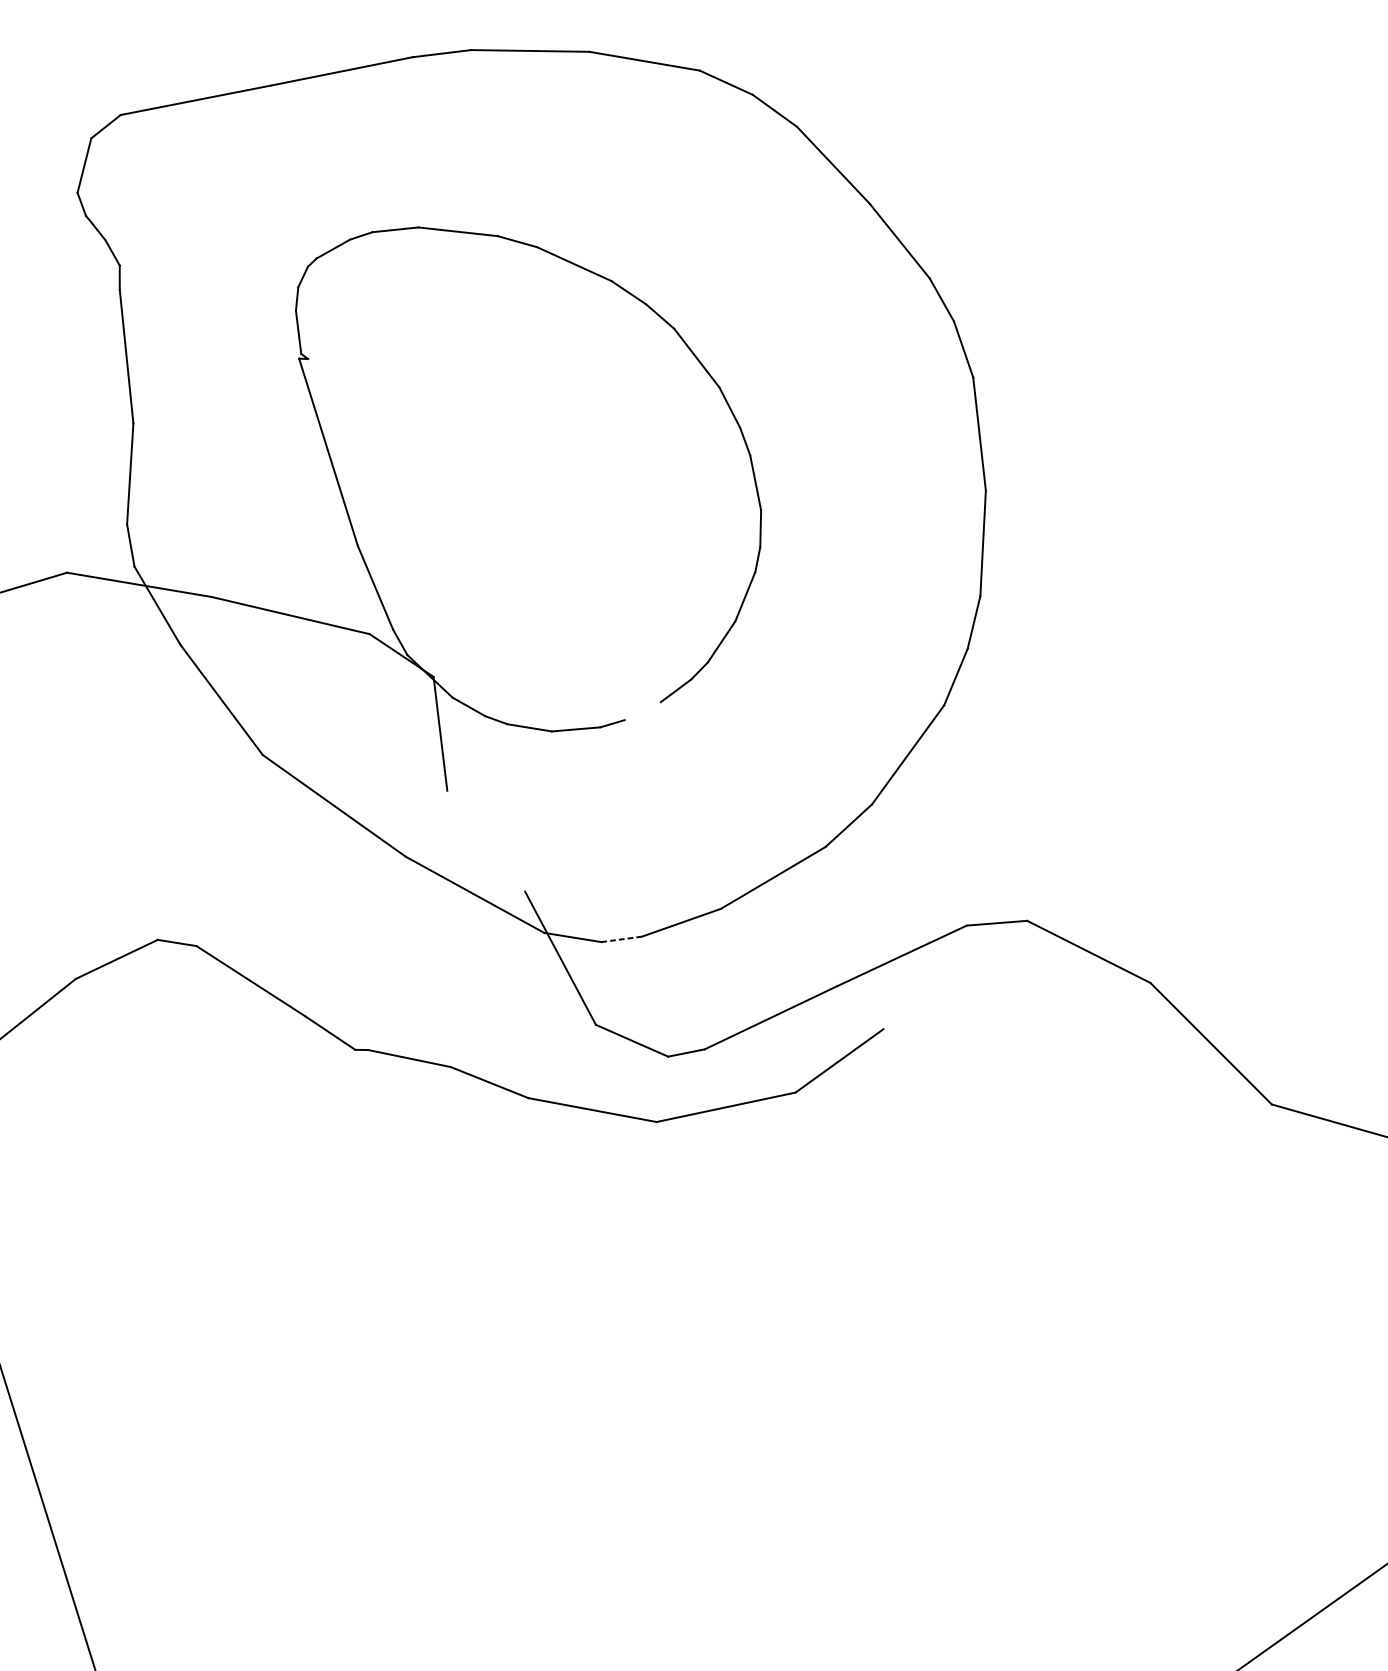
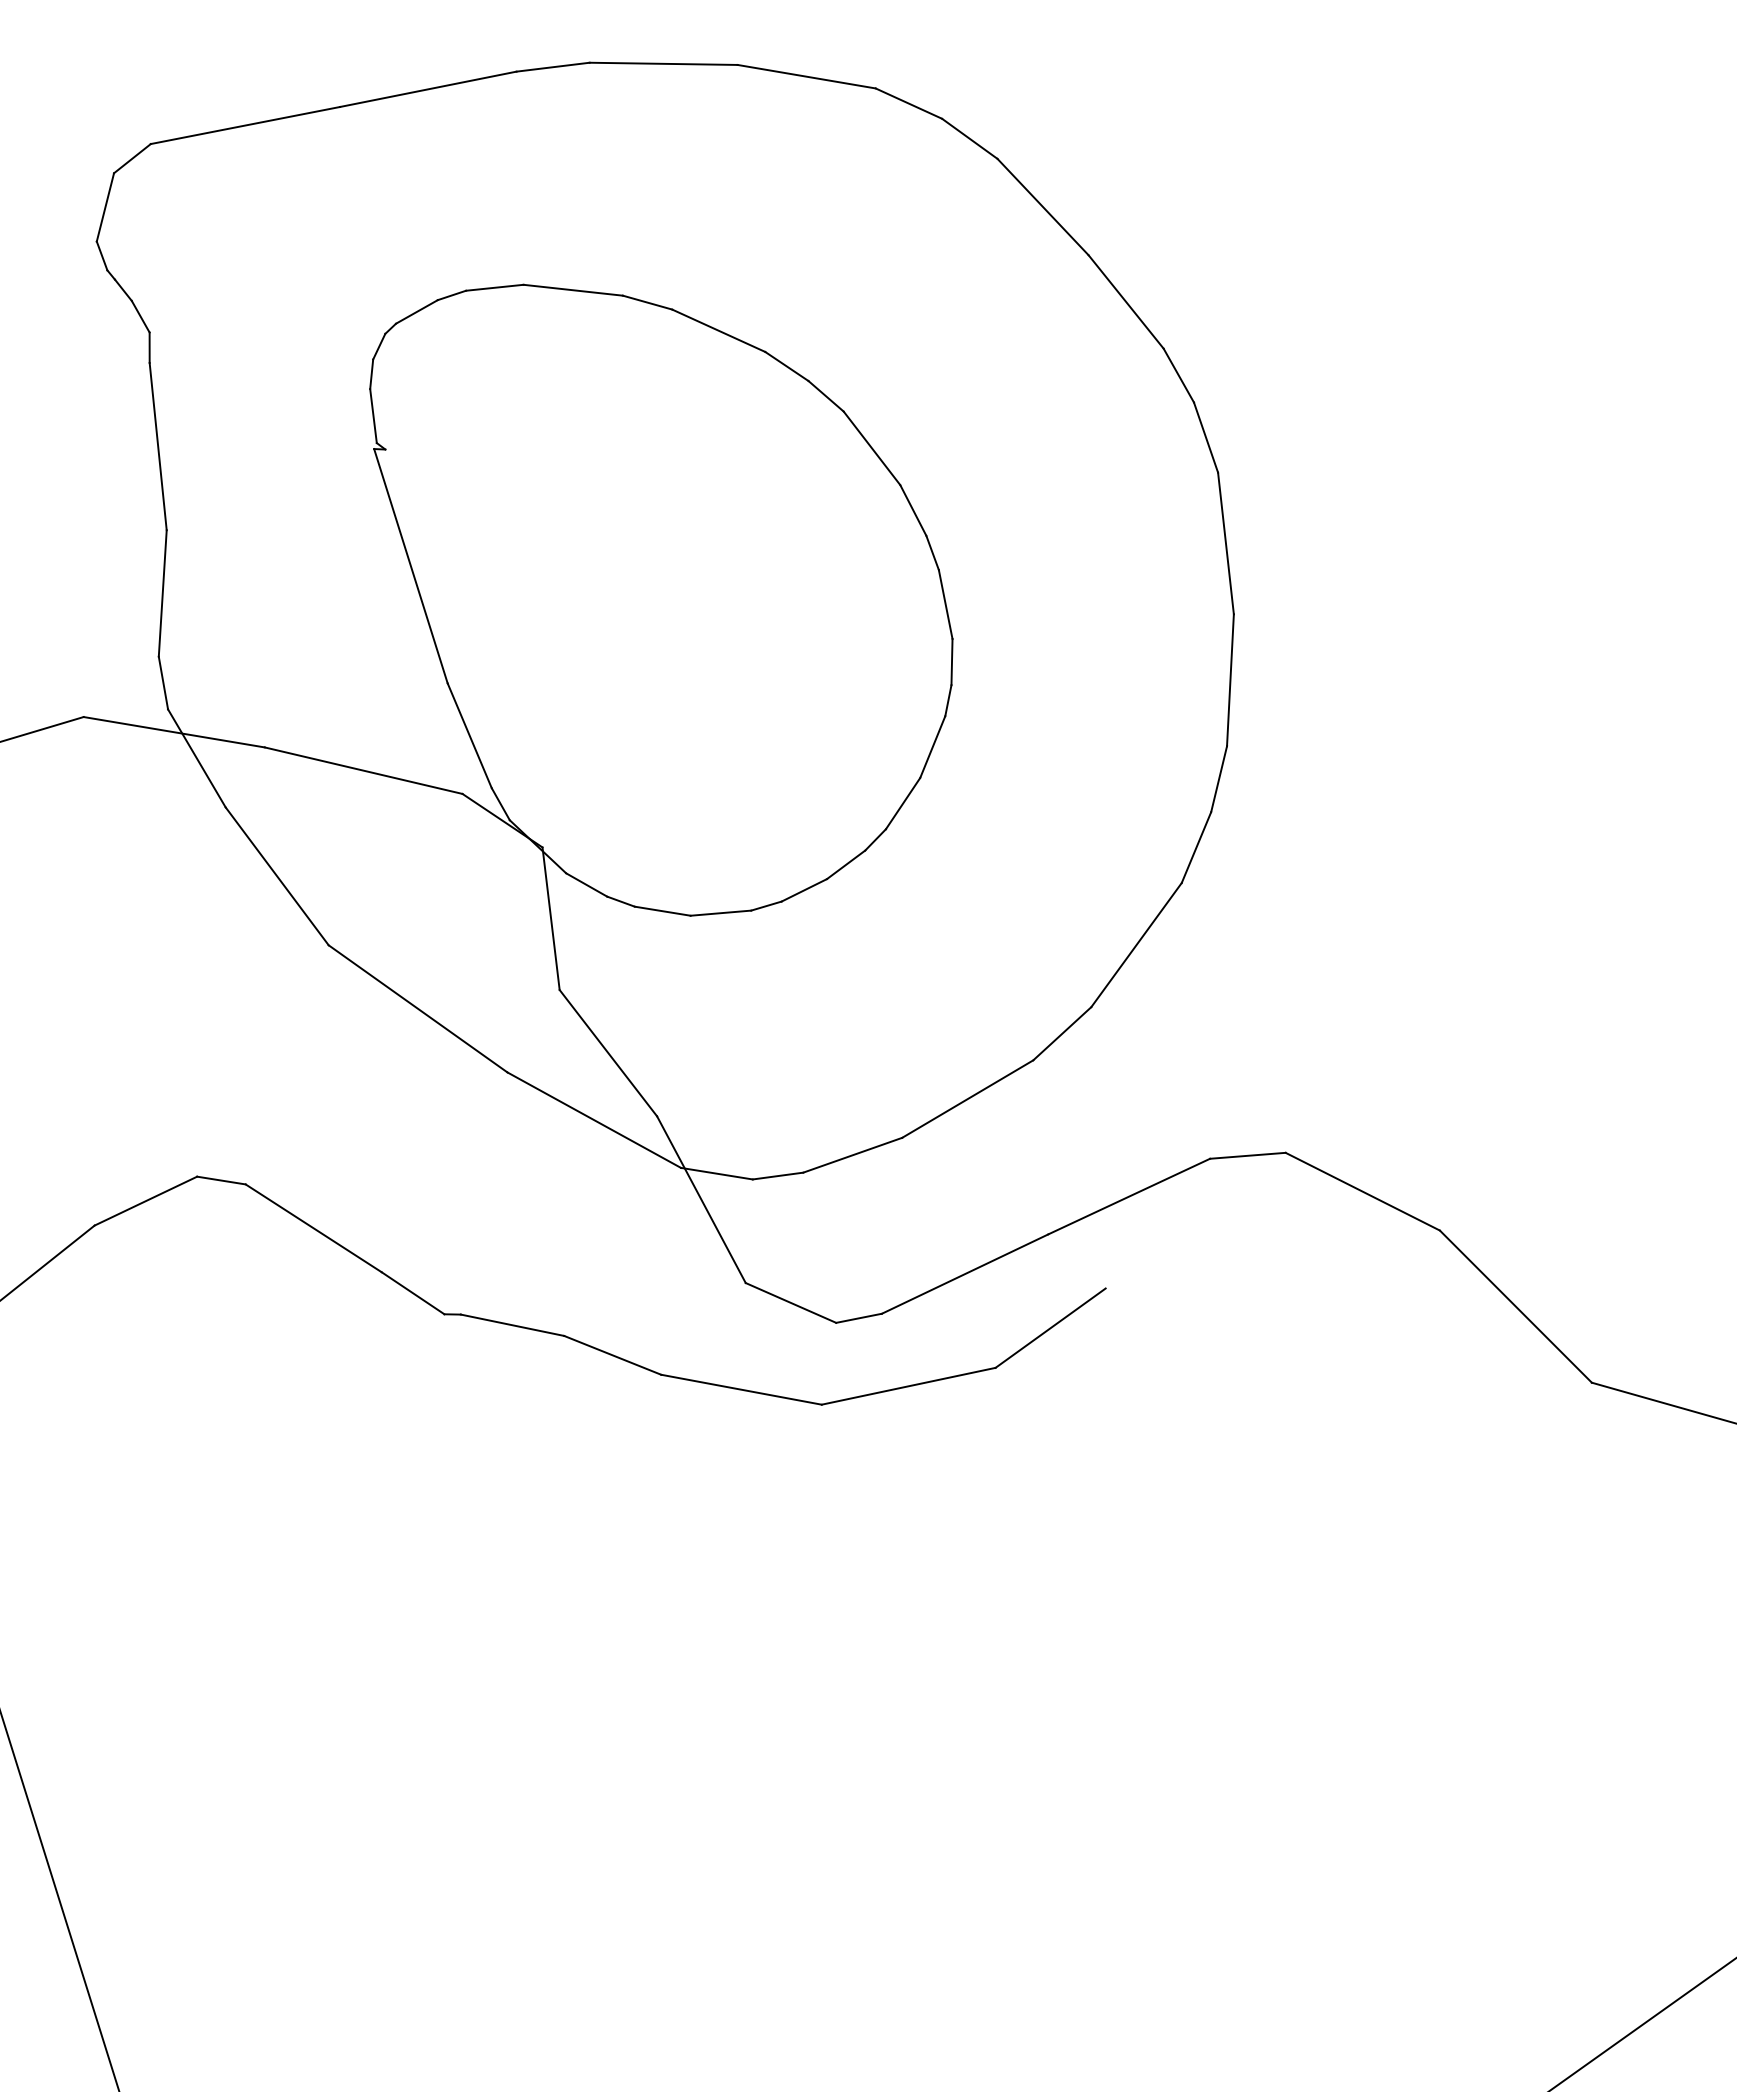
line: (642, 711) -> (803, 890), added
line: (486, 841) -> (608, 1053), added
line: (622, 939) -> (778, 1176), dashed -> solid

